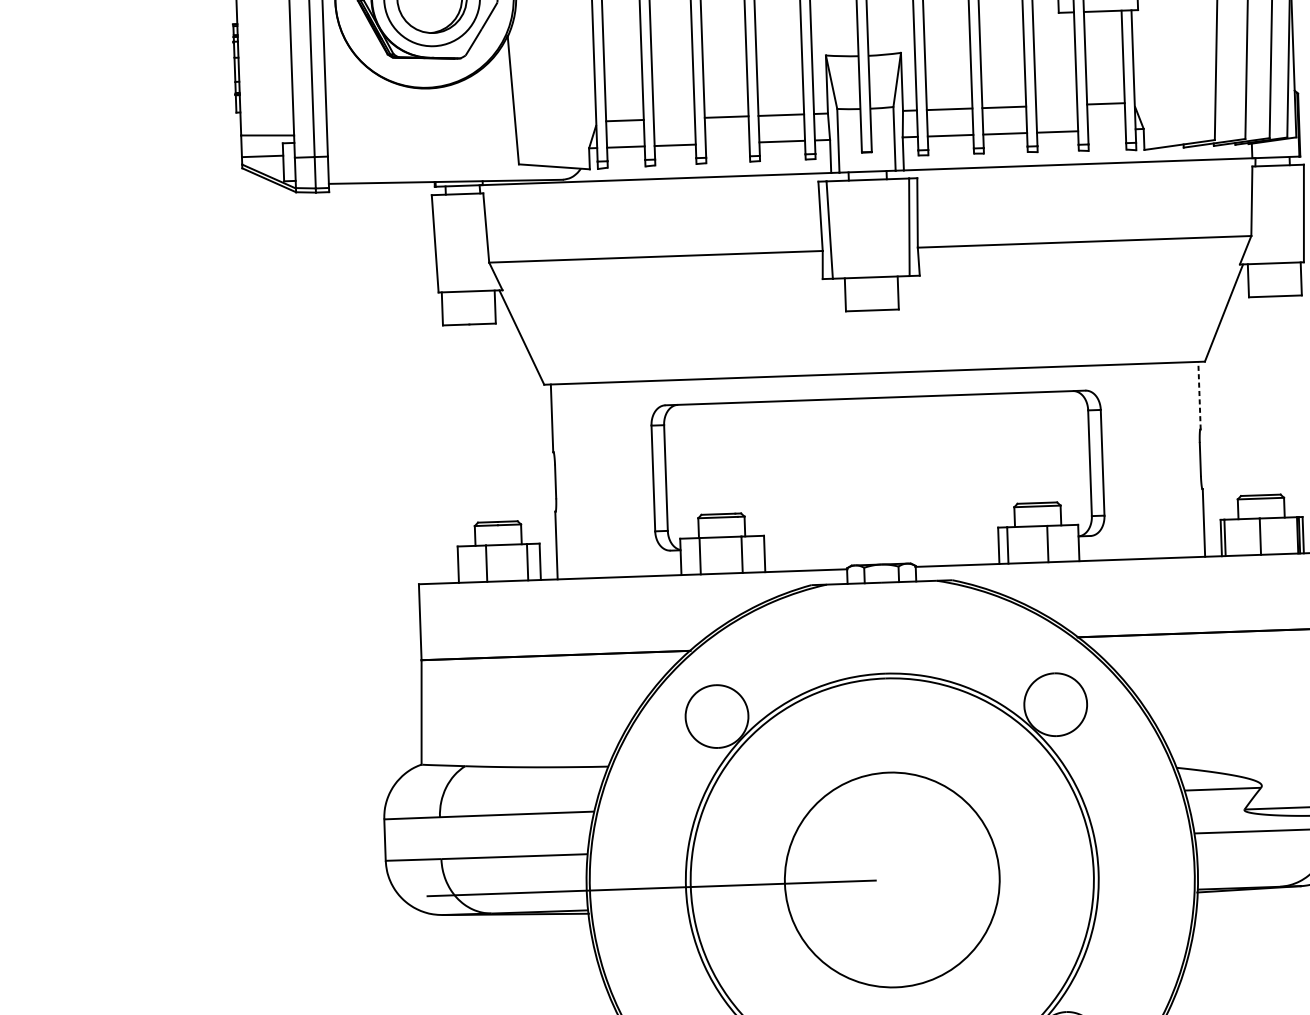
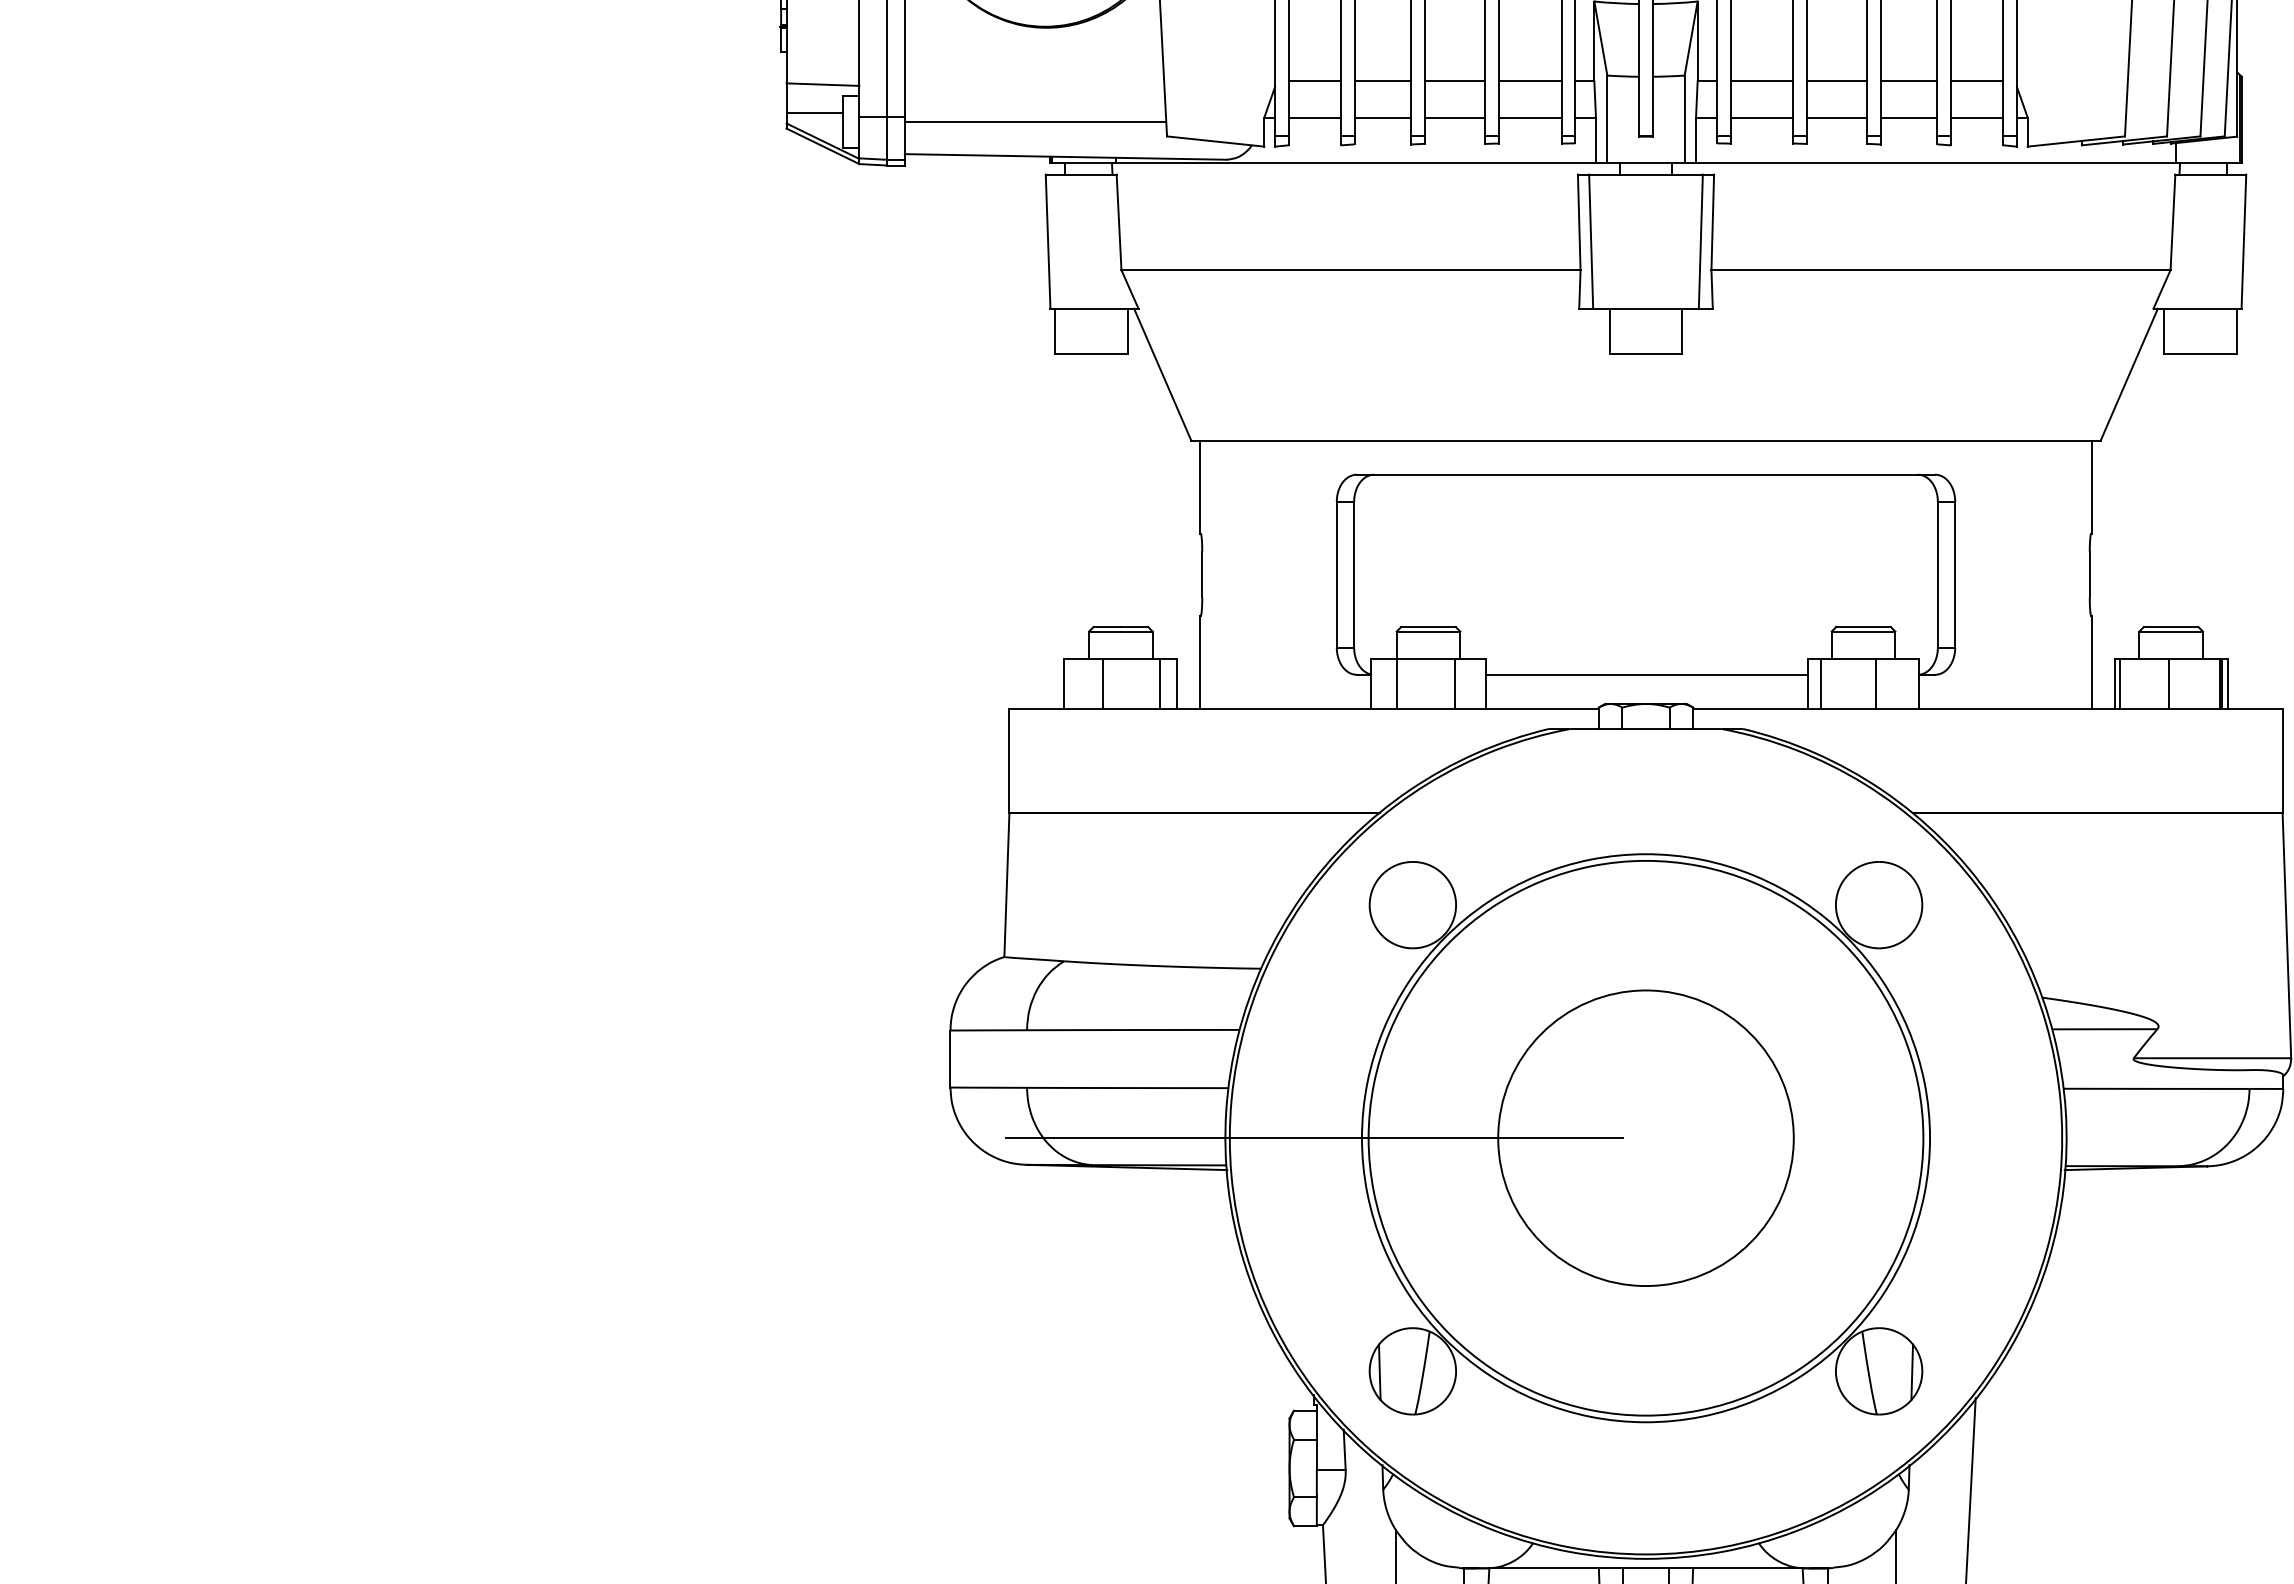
line: (1056, 105) -> (1908, 81), added
line: (674, 119) -> (1382, 81), added
line: (1106, 130) -> (1976, 117), added
line: (727, 143) -> (1454, 117), added
line: (423, 157) -> (1035, 122), added
line: (1199, 395) -> (2091, 487), dashed -> solid
line: (881, 543) -> (1647, 674), added

